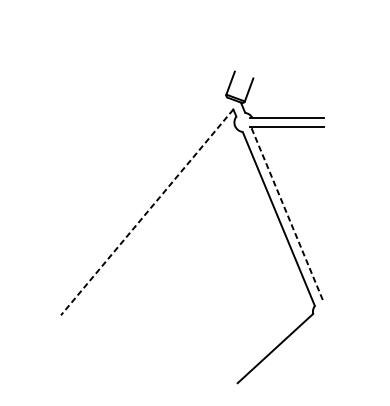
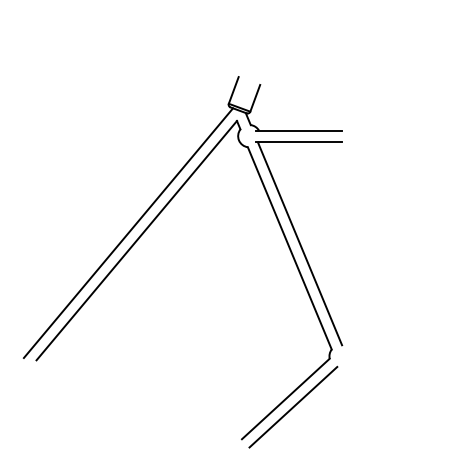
line: (140, 206) -> (128, 233), added
line: (146, 213) -> (136, 241), dashed -> solid
line: (288, 215) -> (300, 244), dashed -> solid
line: (282, 355) -> (293, 406), added

